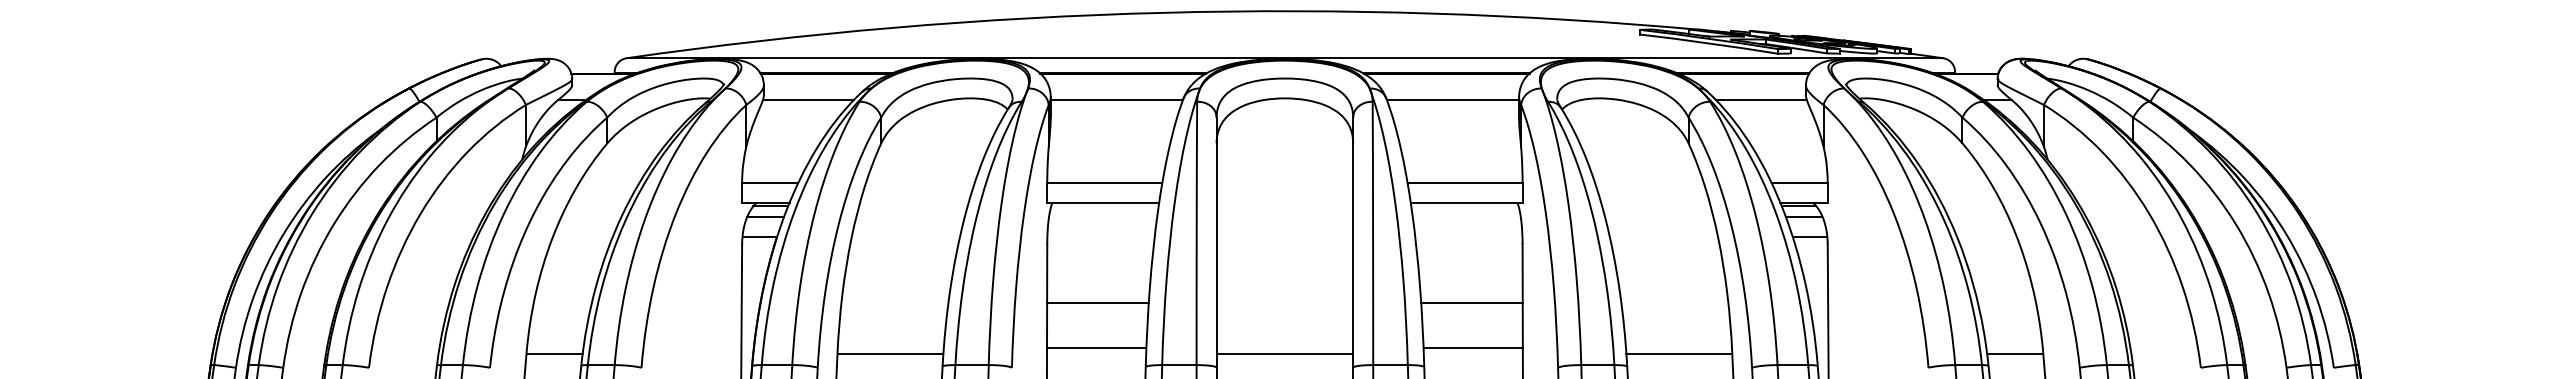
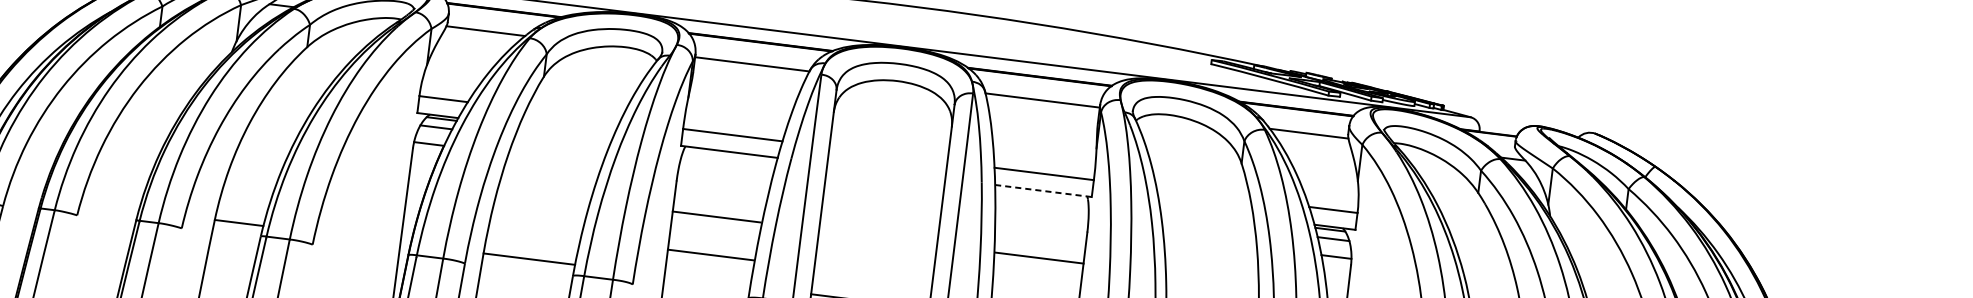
line: (1466, 202) -> (1043, 190), solid -> dashed
line: (1097, 302) -> (716, 216), moved
line: (1471, 302) -> (1039, 257), moved
line: (1096, 348) -> (710, 255), moved

